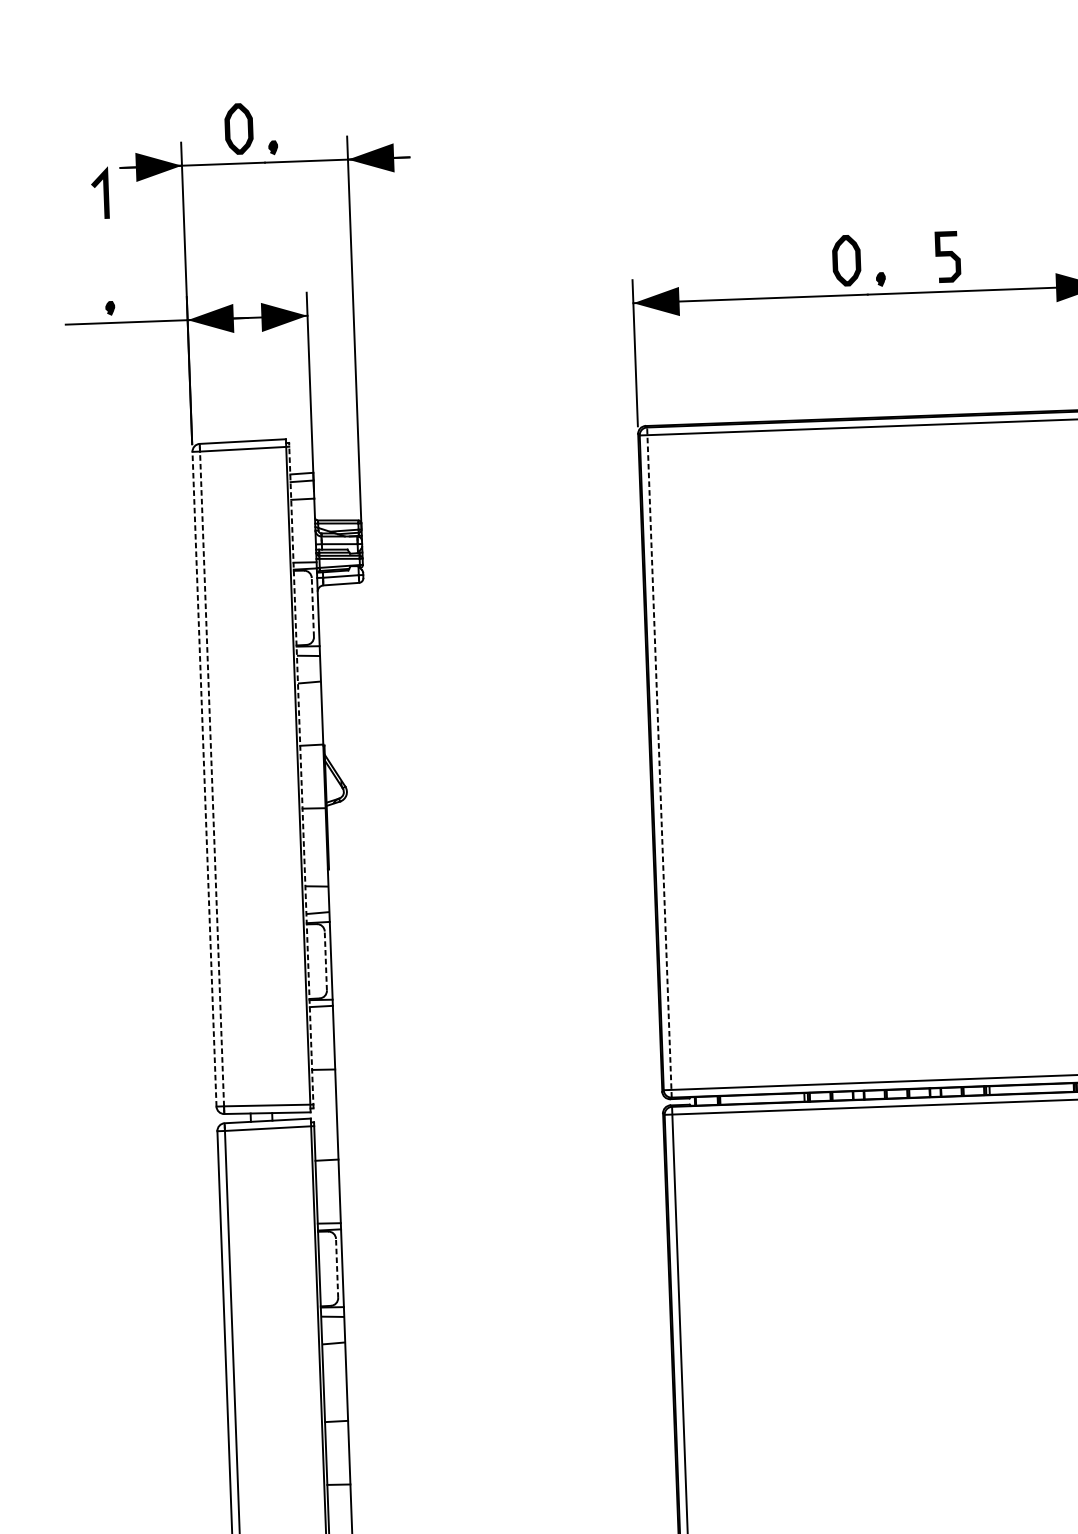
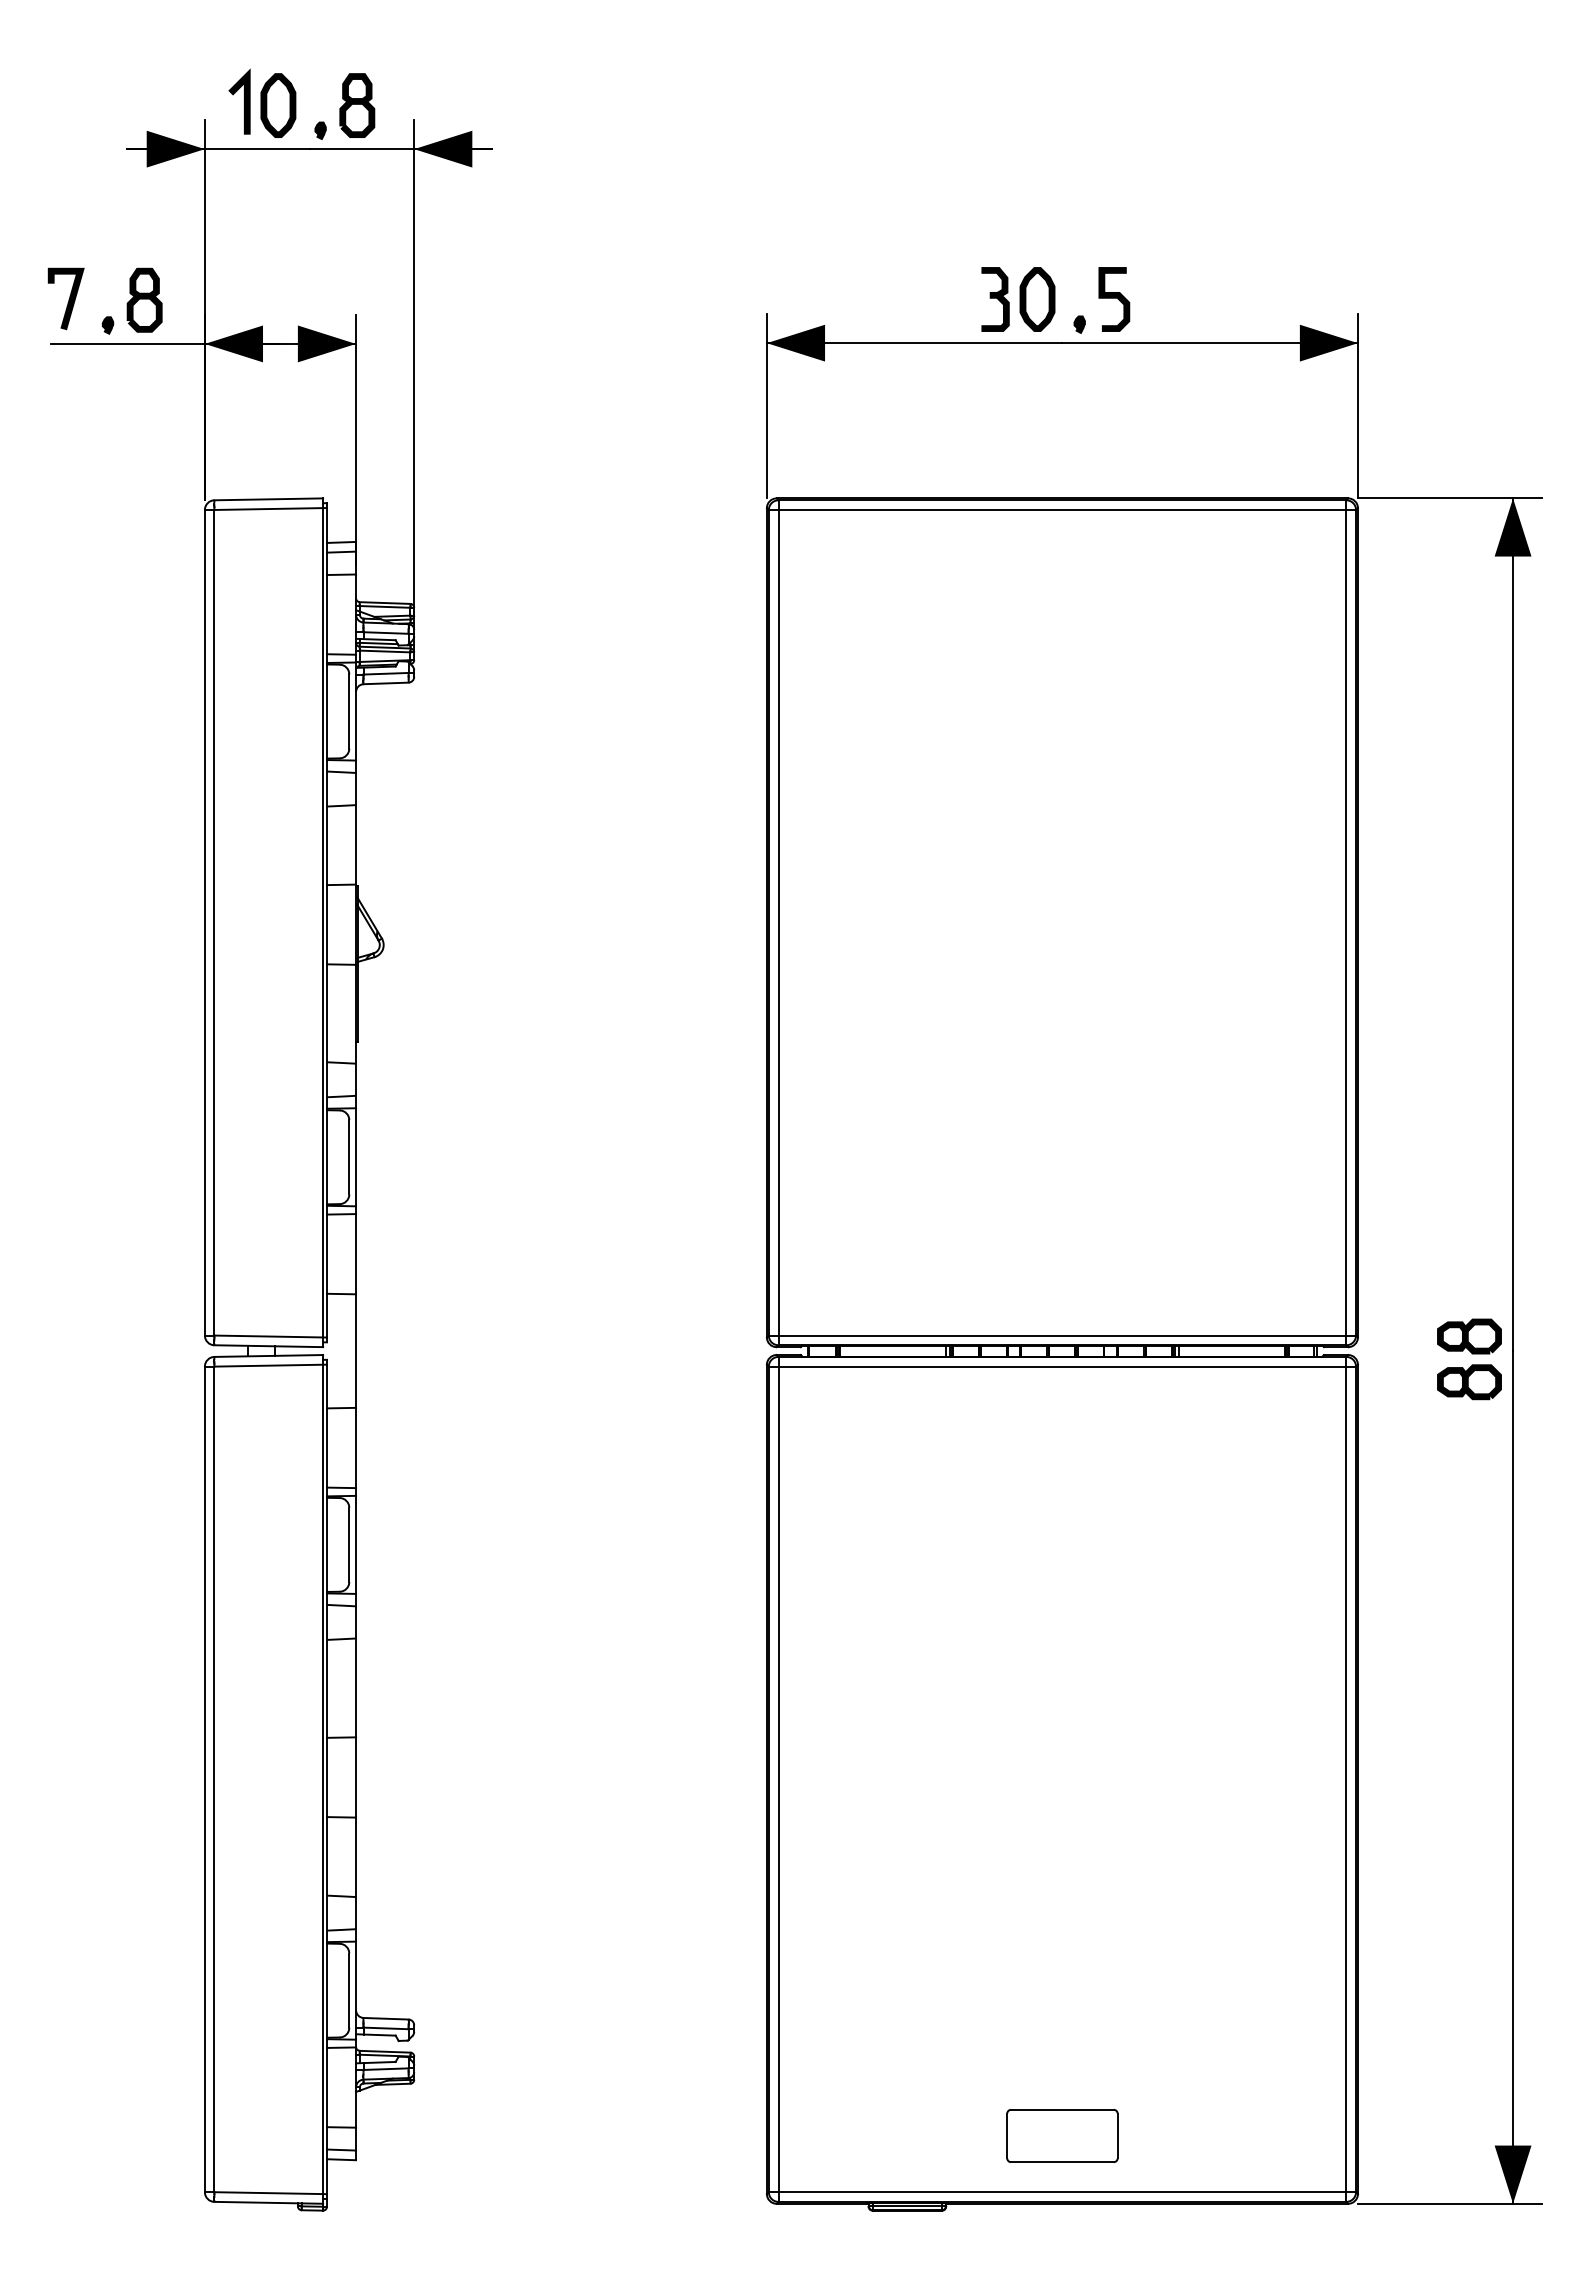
part: (301, 126) -> (357, 105), added
line: (104, 192) -> (244, 101), moved
curve: (948, 256) -> (1114, 298), moved
part: (813, 261) -> (995, 299), added
part: (138, 286) -> (144, 299), added
line: (78, 288) -> (68, 299), added
line: (313, 607) -> (349, 711), dashed -> solid
line: (659, 762) -> (778, 922), dashed -> solid
line: (301, 775) -> (327, 922), dashed -> solid
line: (212, 778) -> (214, 922), dashed -> solid
line: (204, 779) -> (204, 922), dashed -> solid
line: (325, 960) -> (349, 1156), dashed -> solid
line: (337, 1268) -> (349, 1544), dashed -> solid

